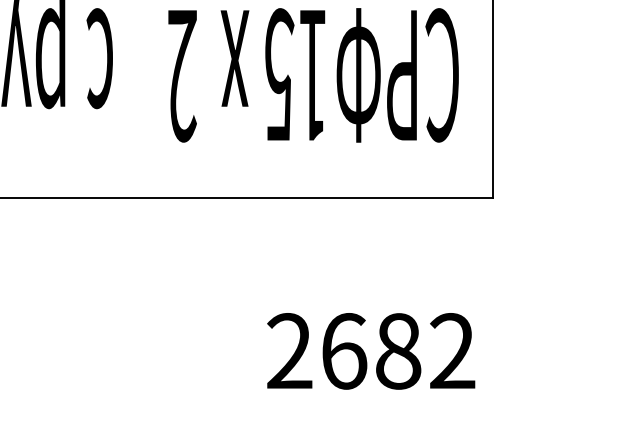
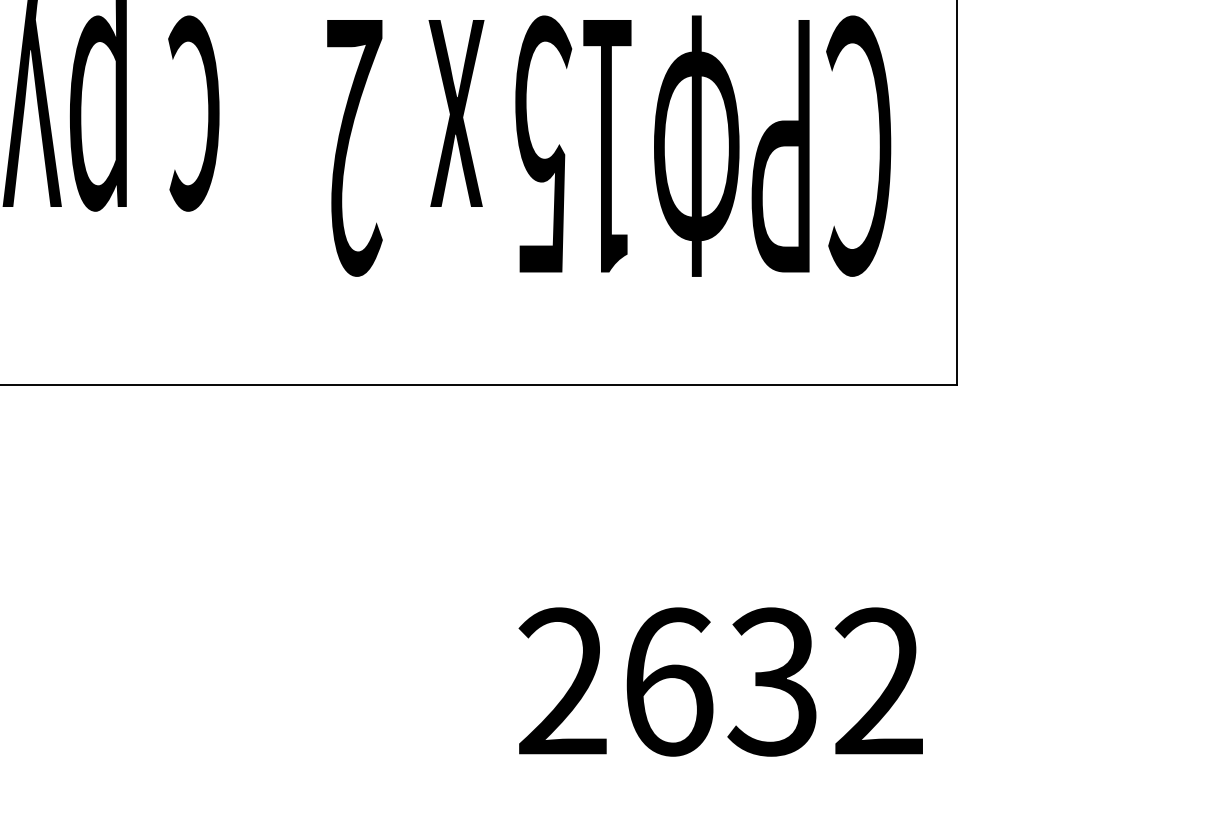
text: (397, 351) -> (772, 682), 2682 -> 2632

